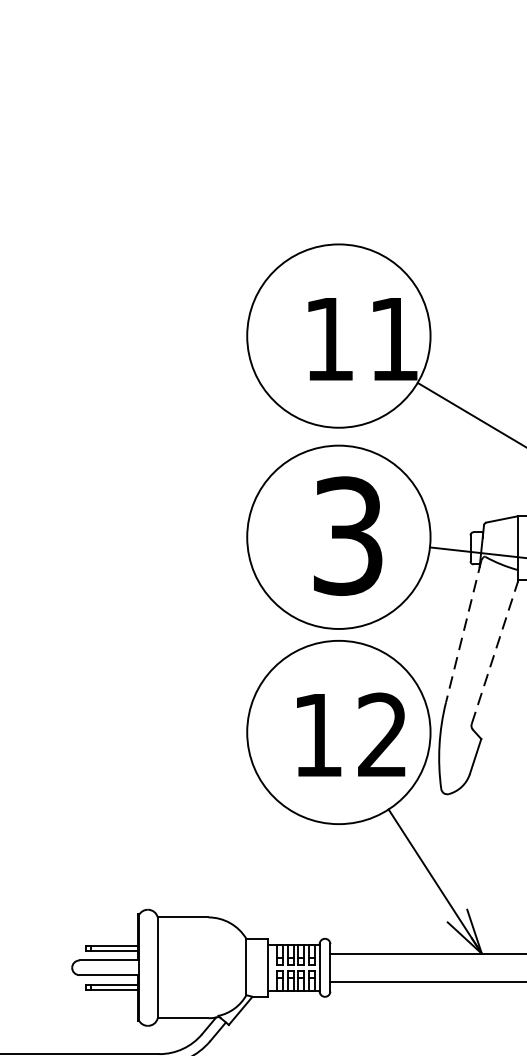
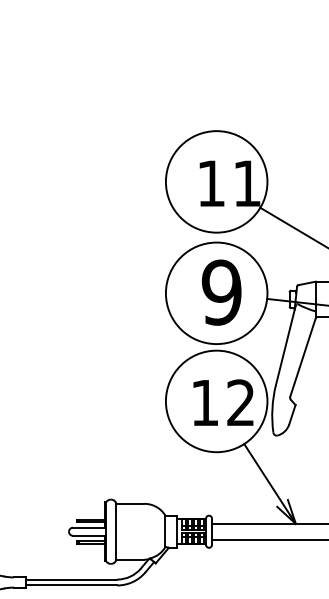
text: (347, 535) -> (221, 292), 3 -> 9
line: (463, 631) -> (285, 345), dashed -> solid
line: (495, 651) -> (303, 356), dashed -> solid

